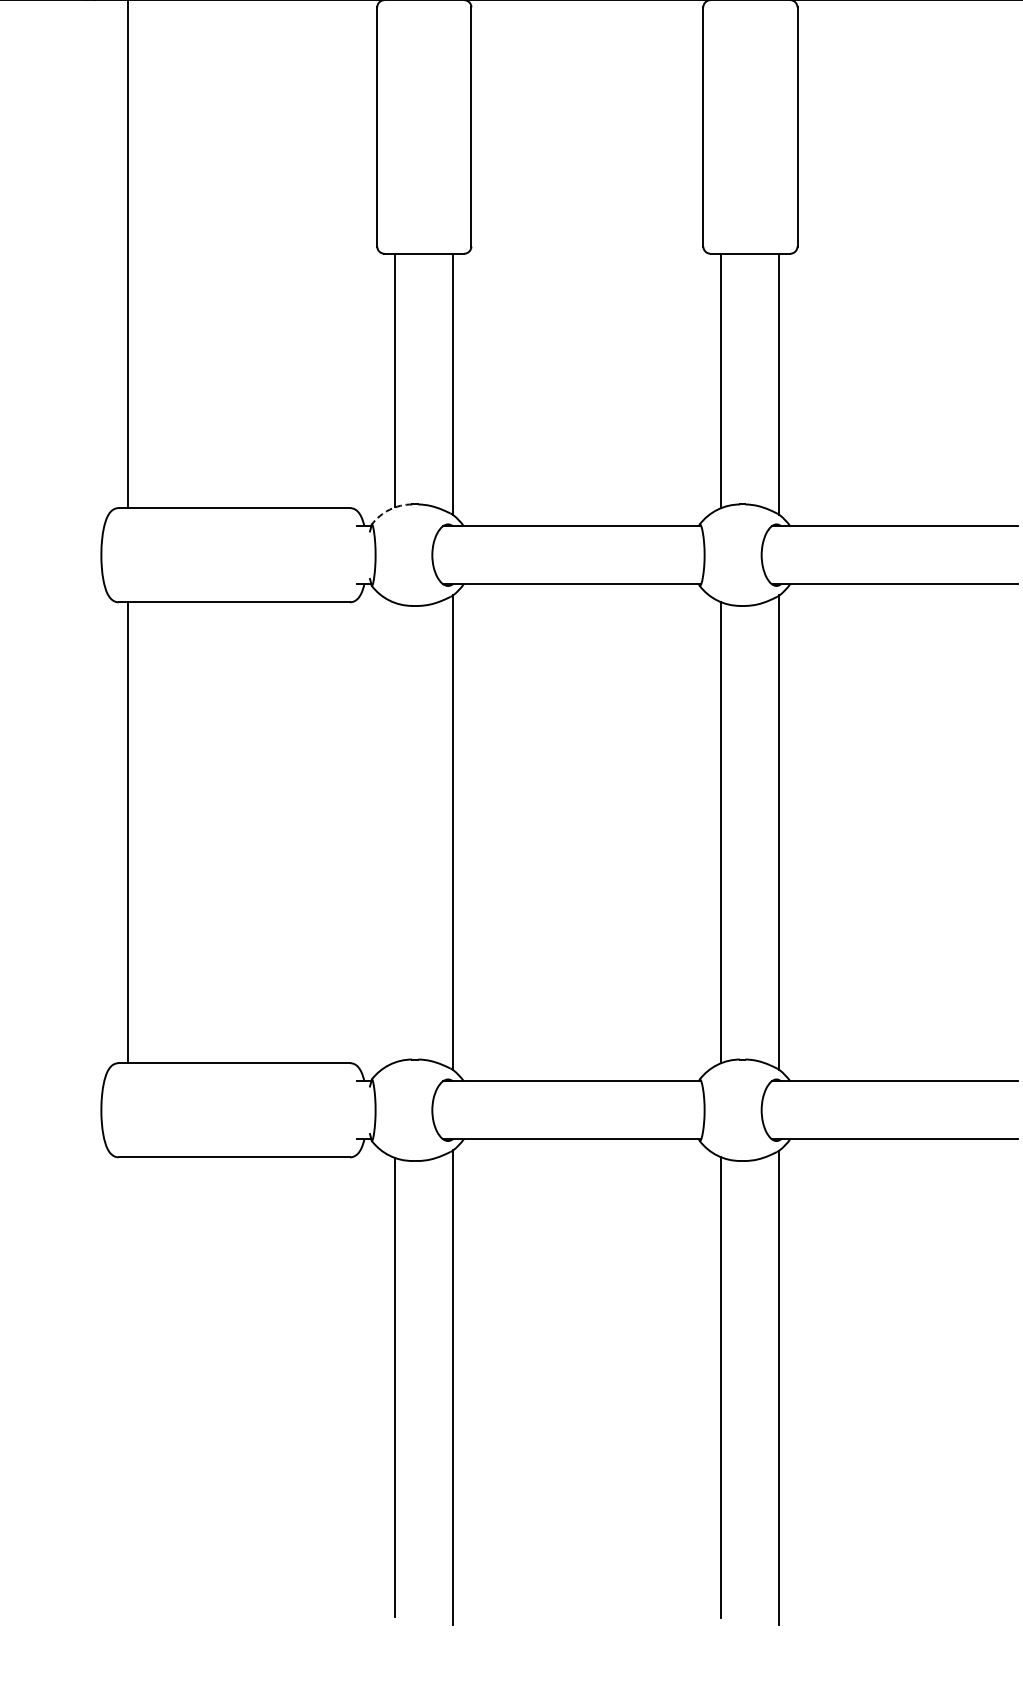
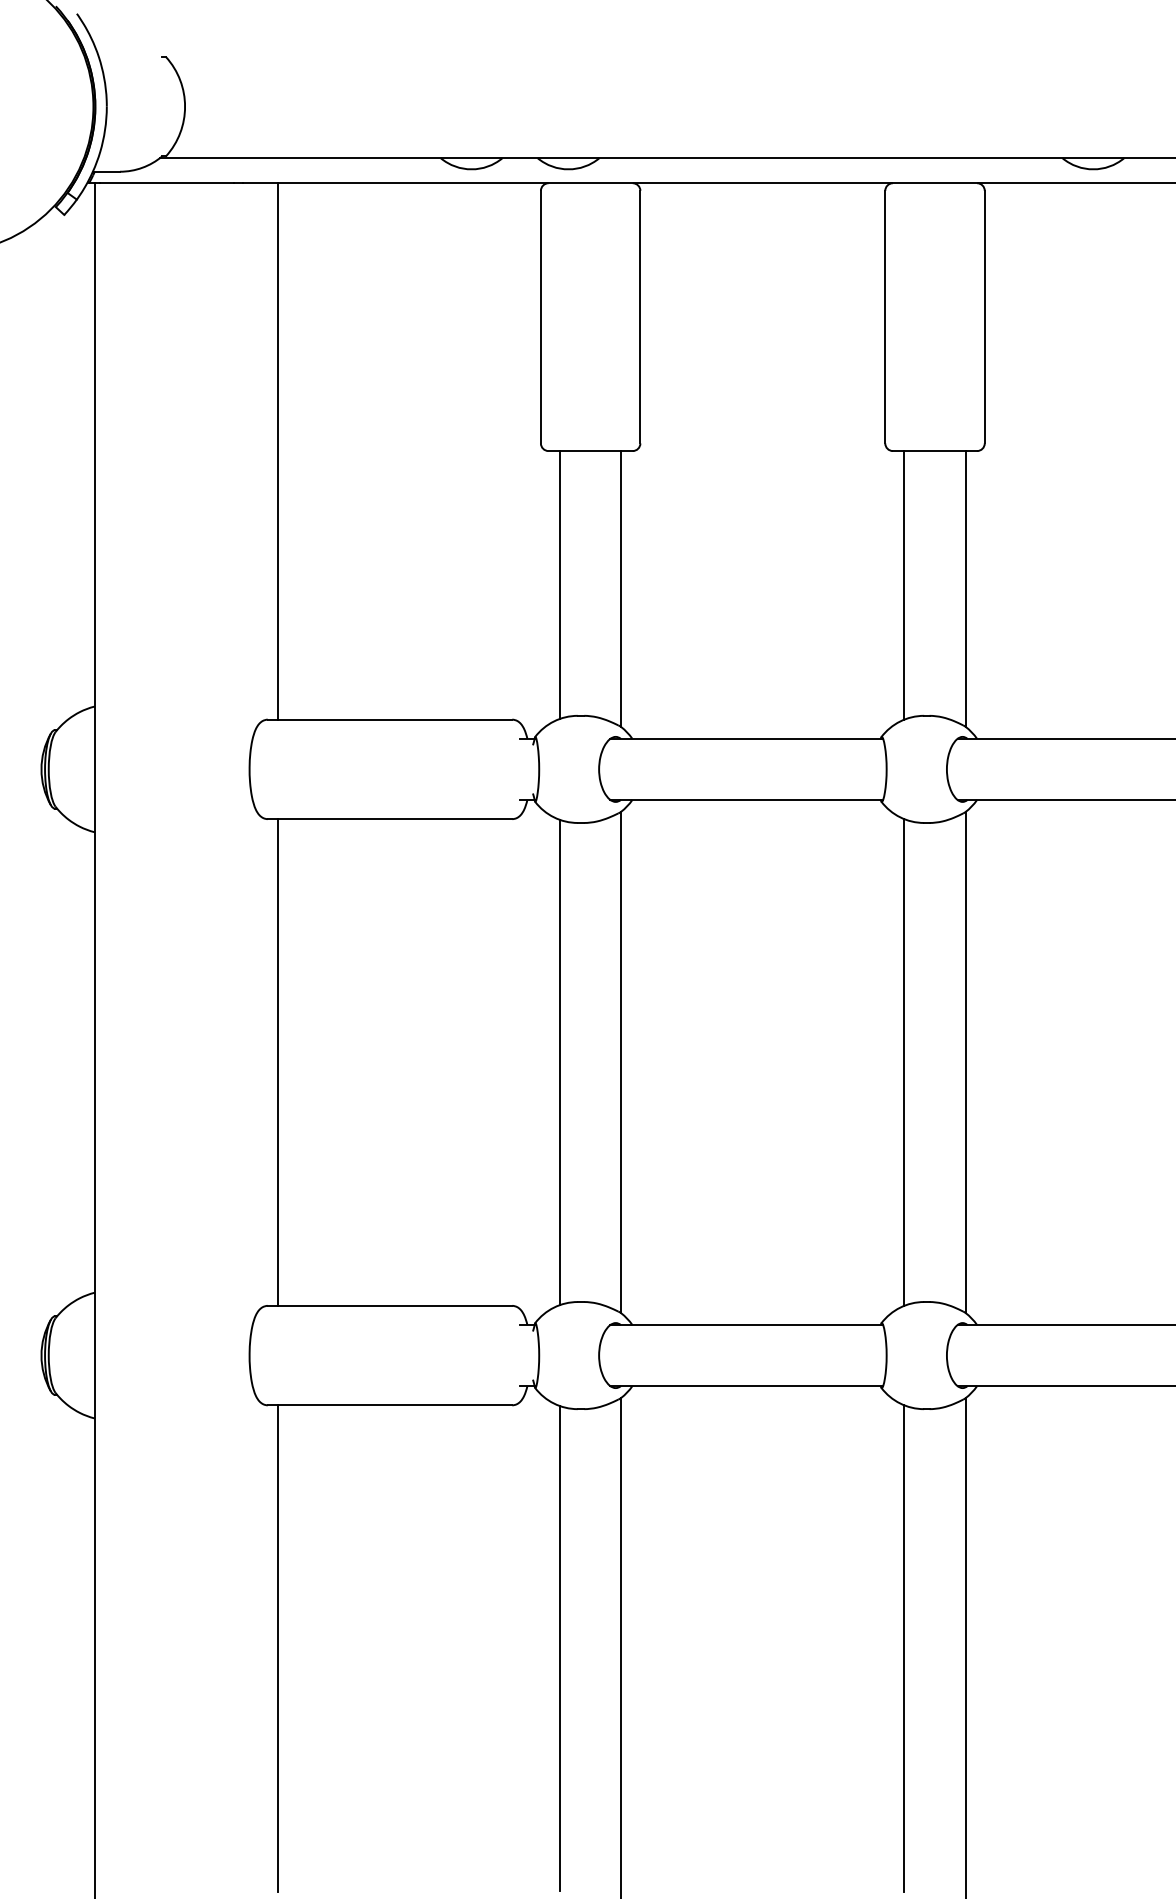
arc: (390, 509) -> (554, 721), dashed -> solid
line: (395, 832) -> (560, 1062), added
line: (128, 1387) -> (278, 1648), added

